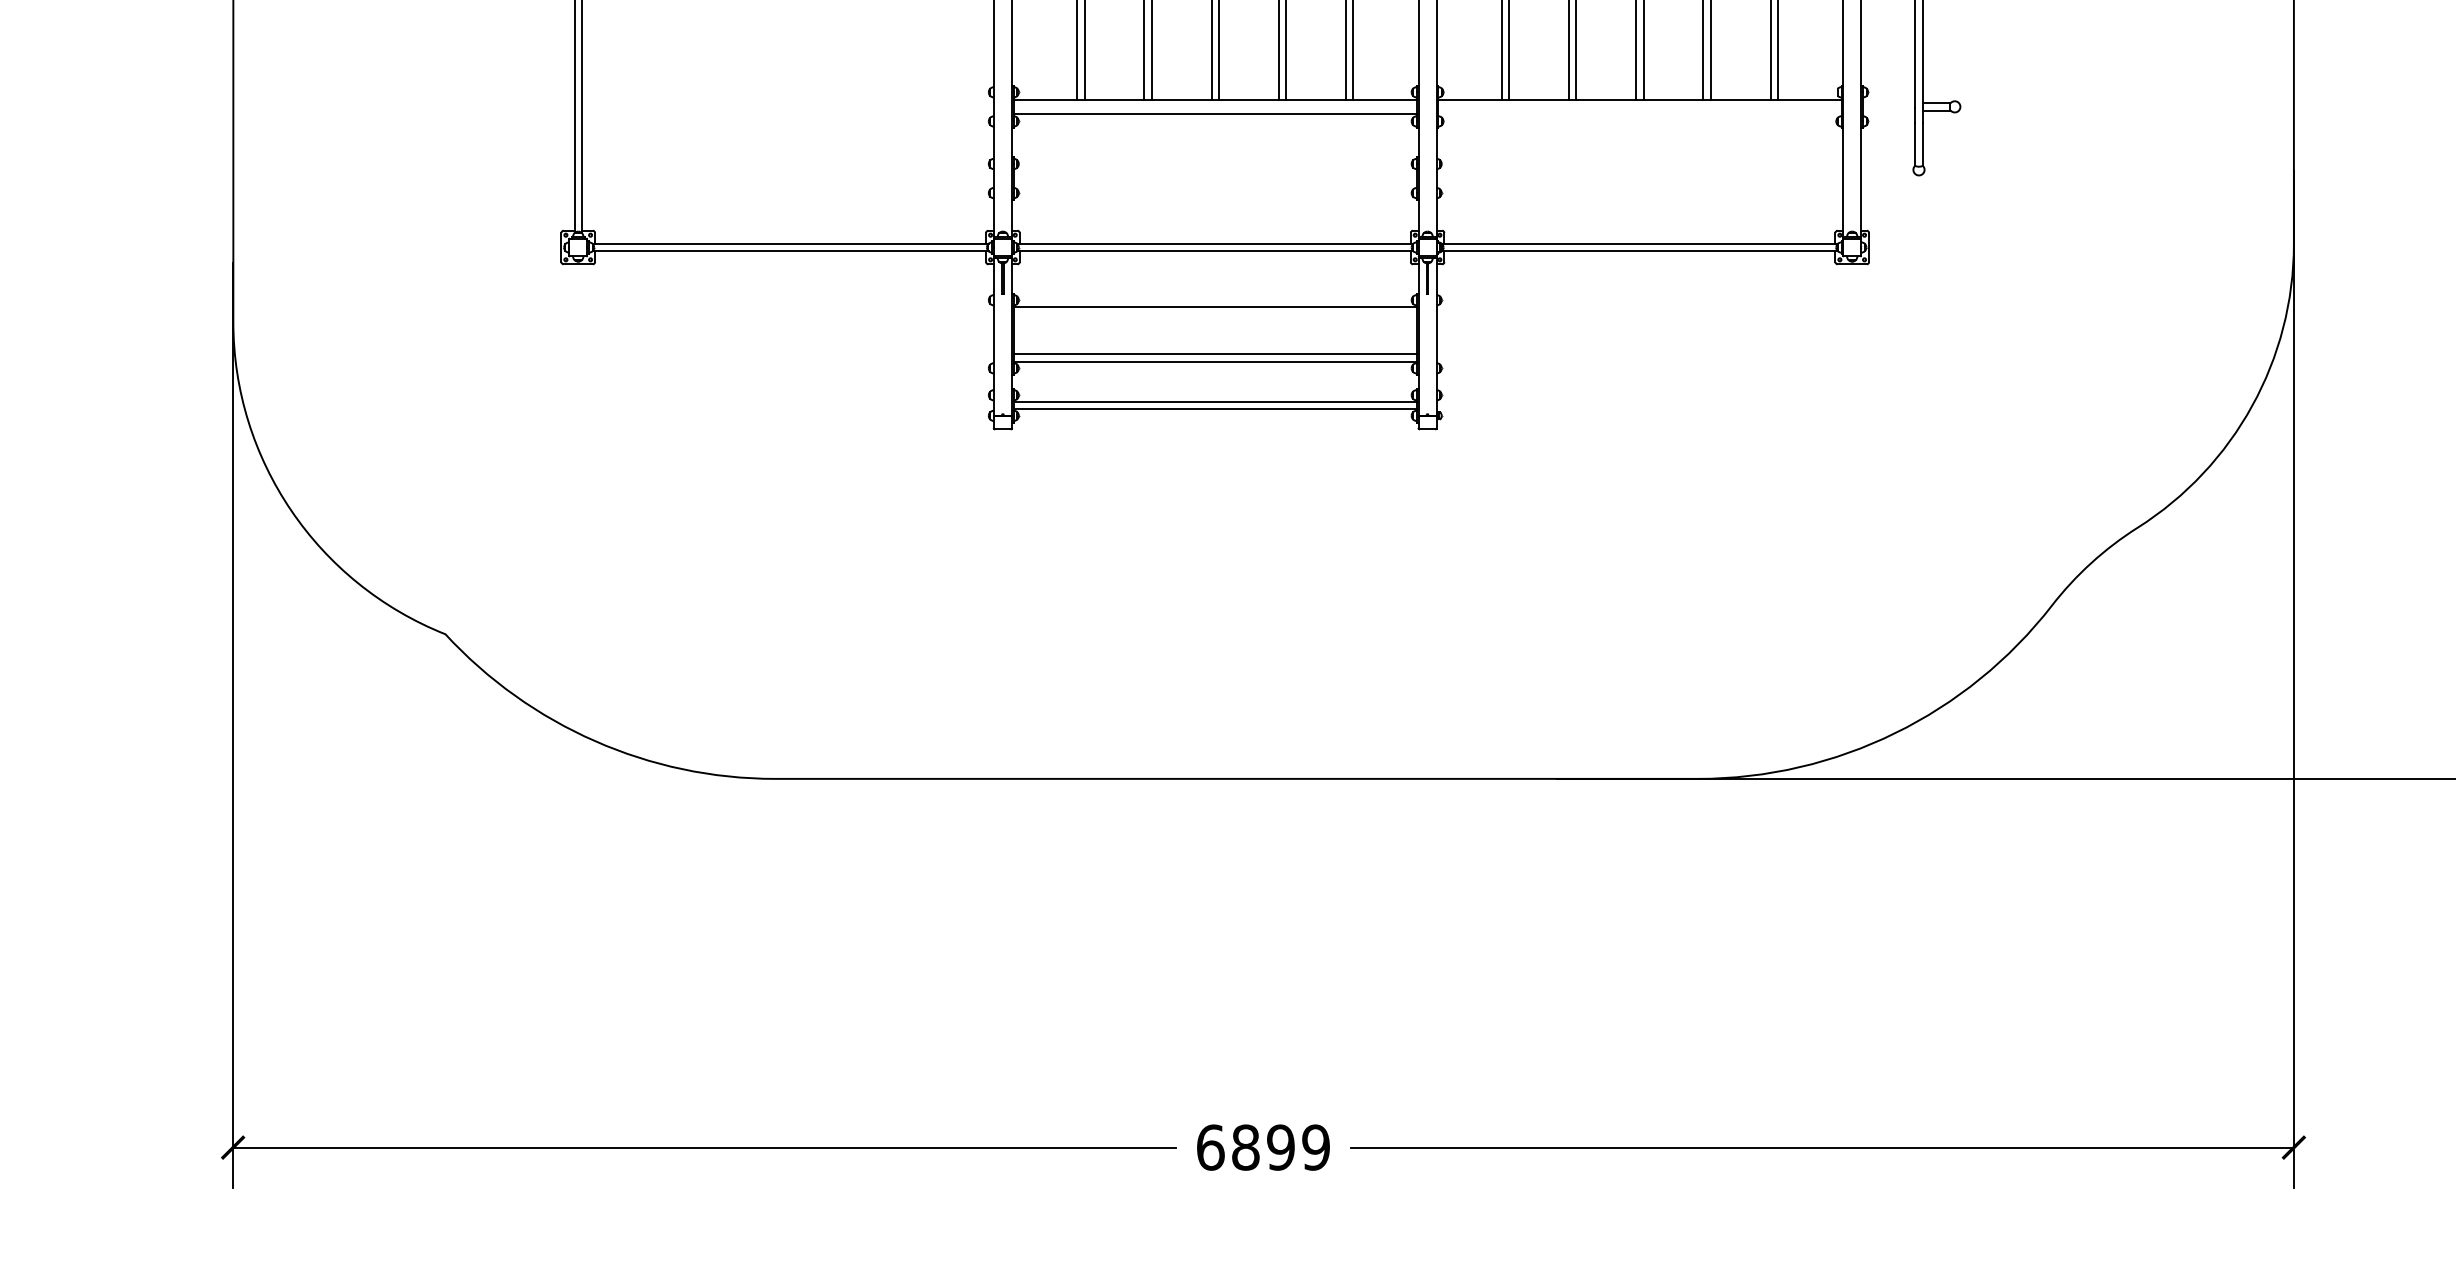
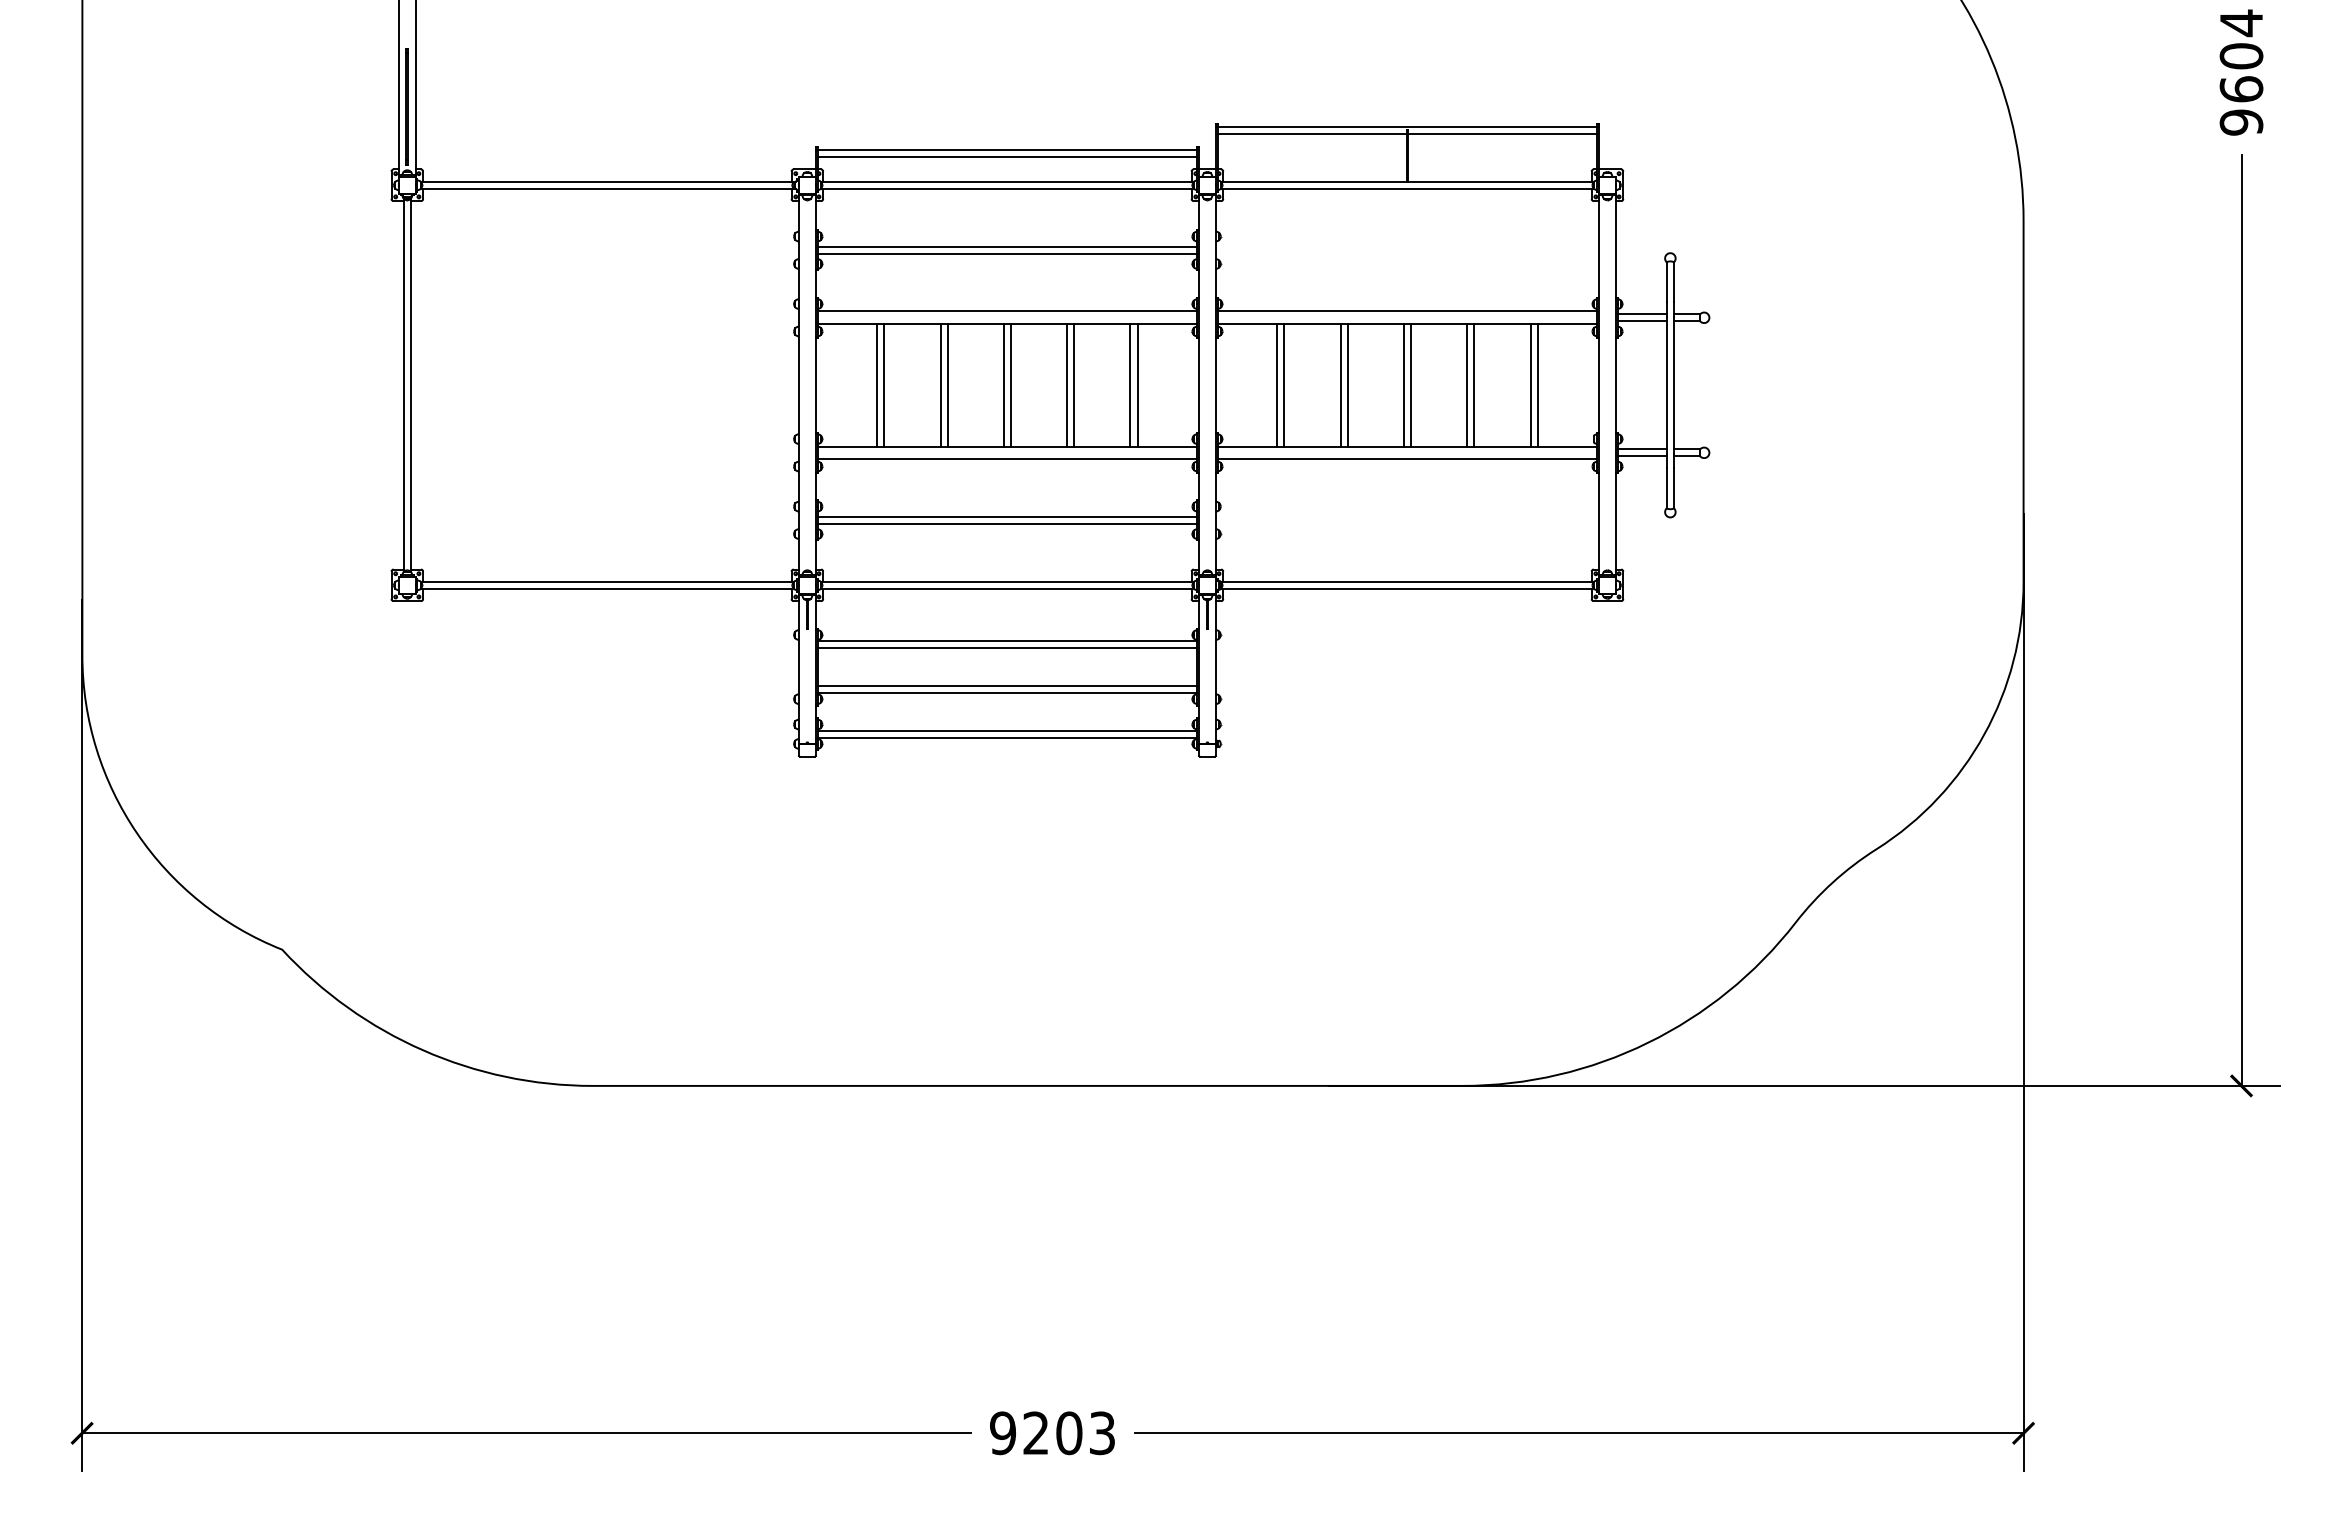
line: (1888, 103) -> (1641, 449), added
line: (1888, 110) -> (1641, 456), added
line: (1639, 113) -> (1407, 459), added
line: (1215, 174) -> (1007, 516), added
line: (1215, 181) -> (1007, 523), added
line: (1215, 314) -> (1007, 648), added
text: (1263, 1147) -> (1052, 1433), 6899 -> 9203

